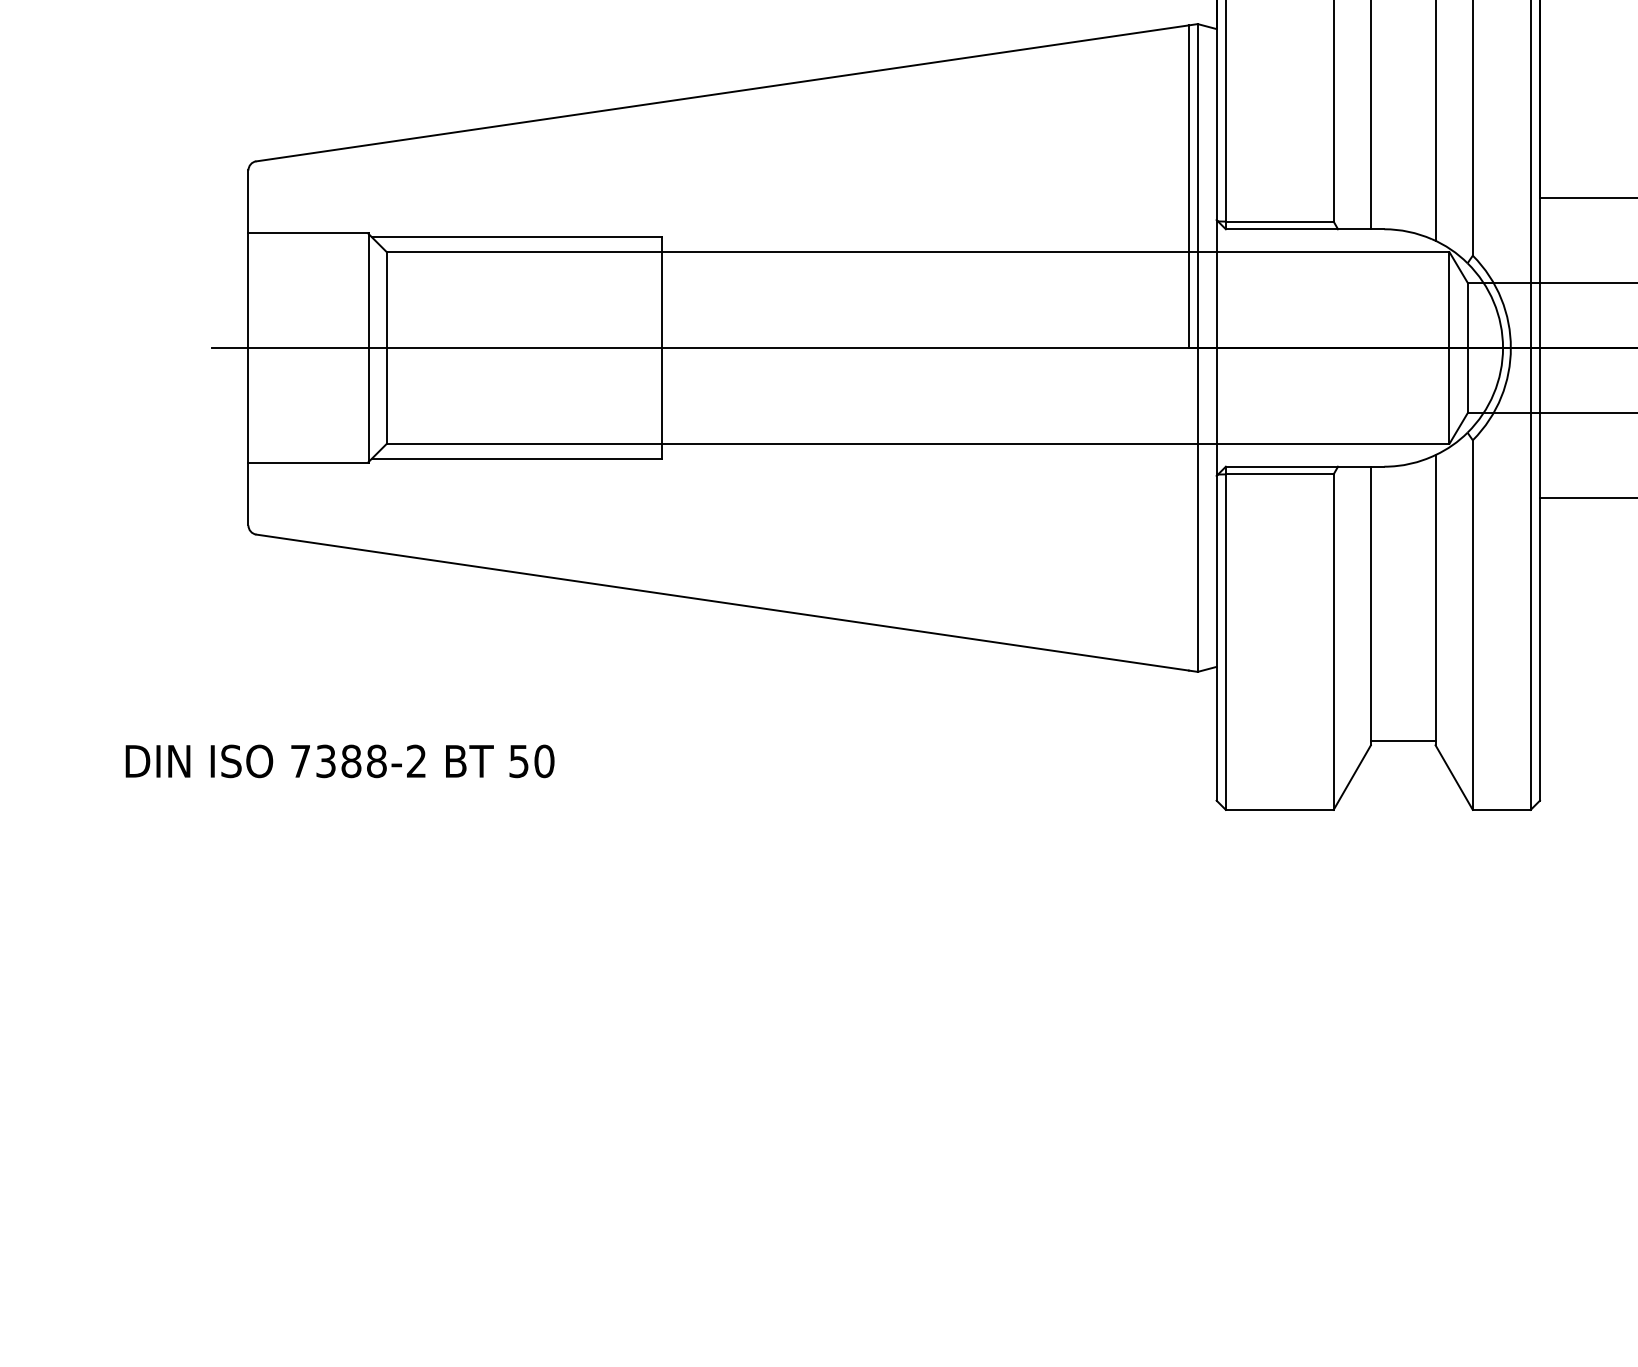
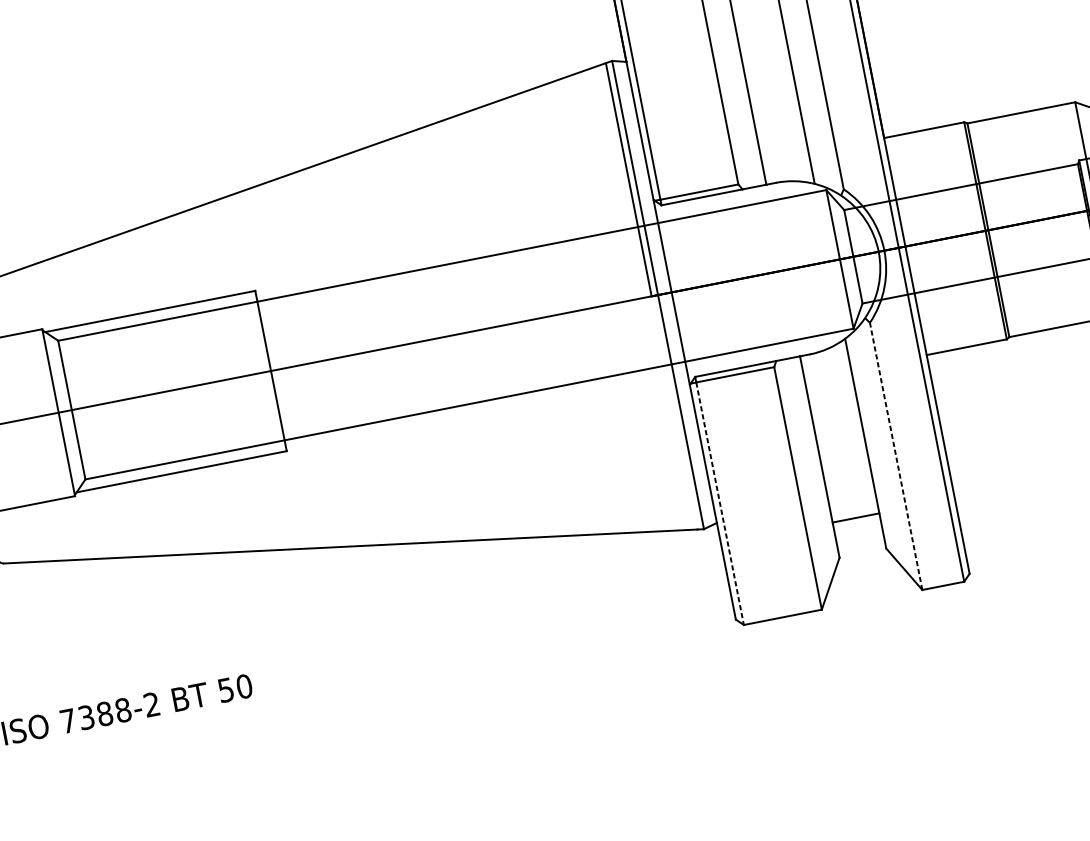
line: (1472, 625) -> (895, 456), solid -> dashed
line: (1225, 642) -> (719, 504), solid -> dashed
line: (1402, 740) -> (855, 517), moved

